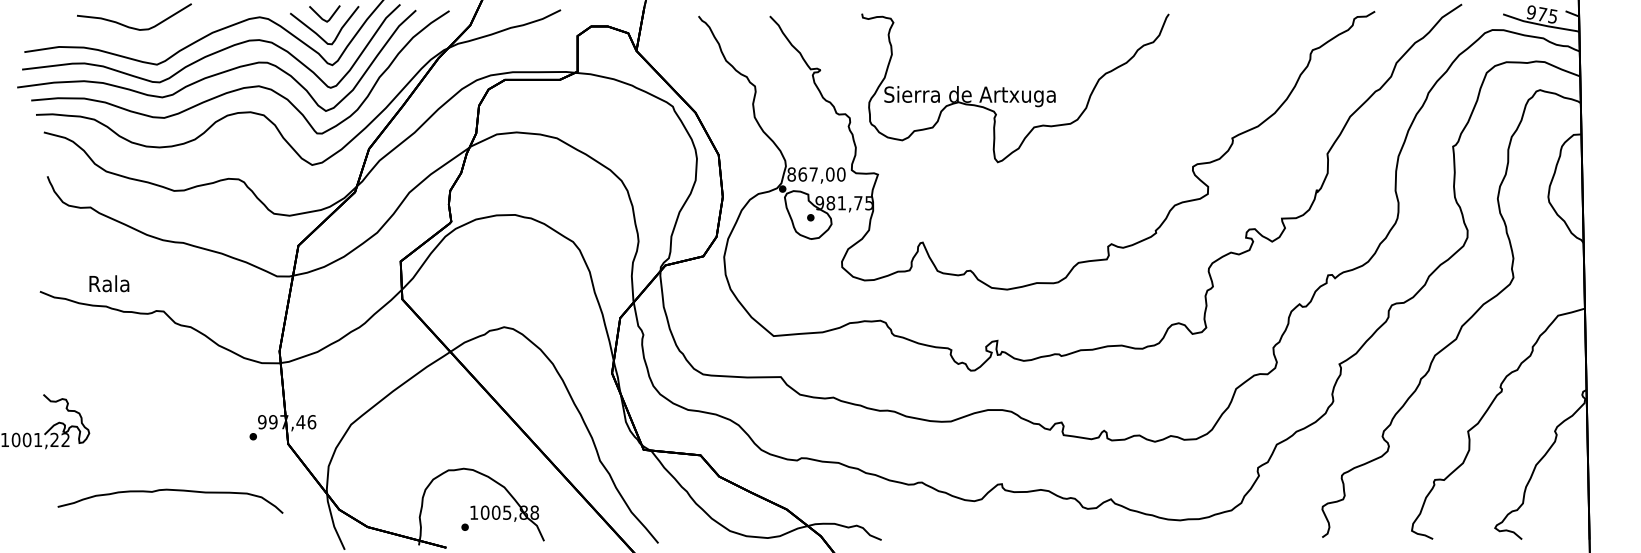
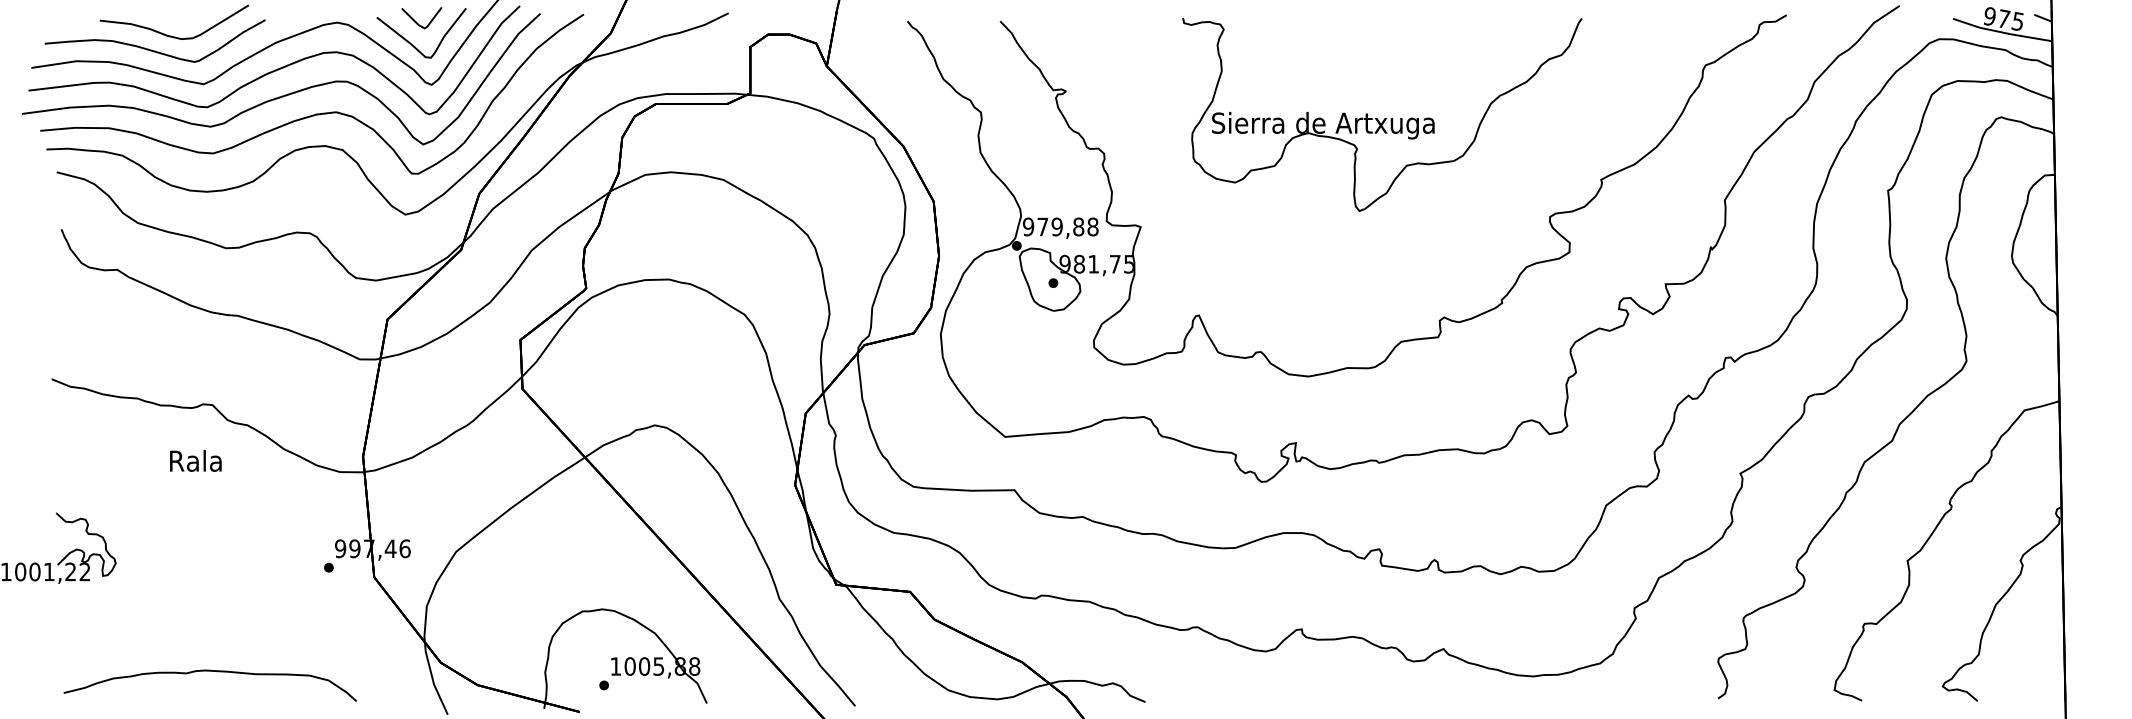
curve: (116, 37) -> (151, 49), added
part: (1015, 87) -> (1382, 114), moved
text: (816, 174) -> (1060, 226), 867,00 -> 979,88
text: (109, 283) -> (195, 460), moved
curve: (169, 490) -> (209, 671), moved

